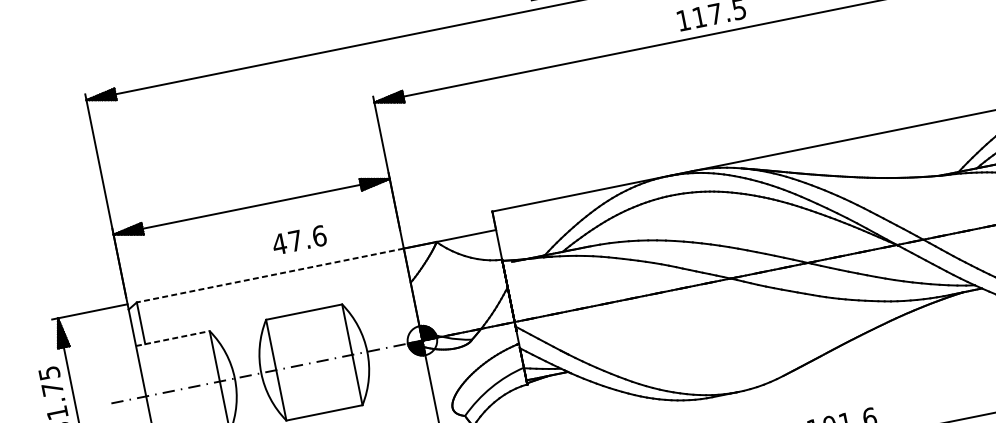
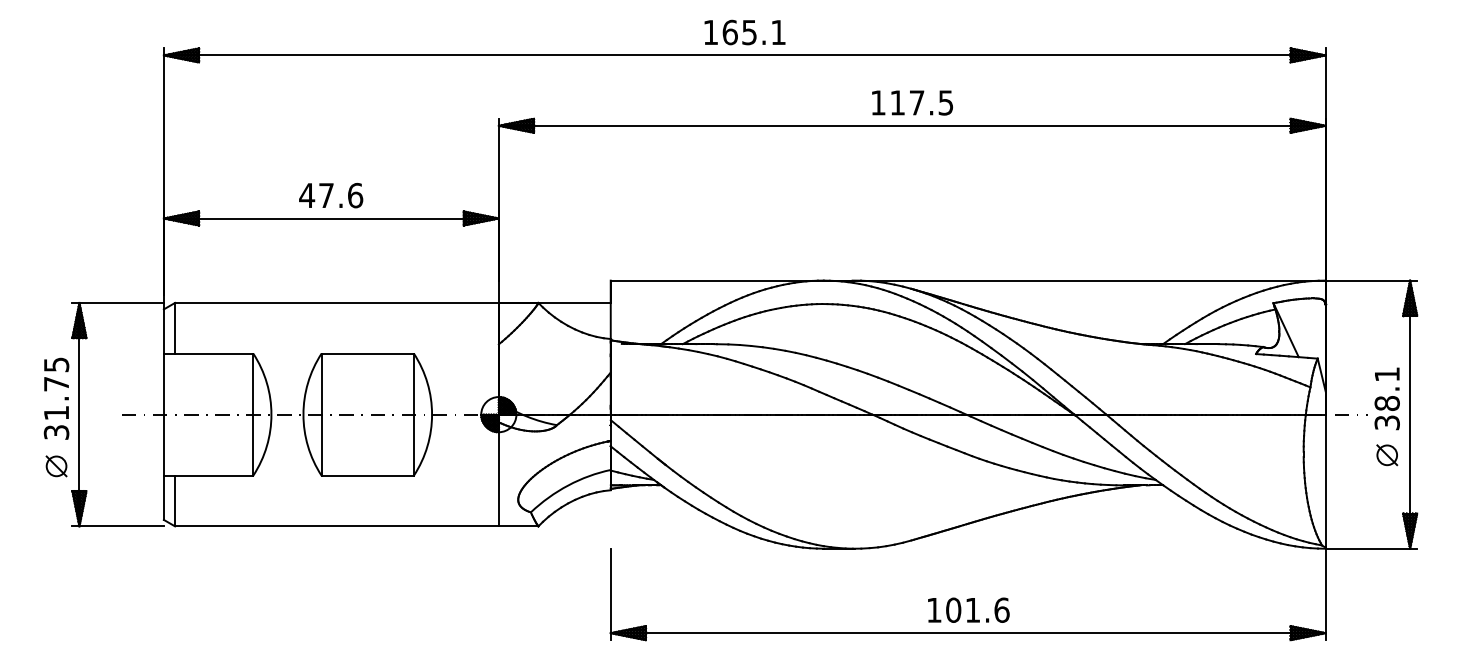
text: (299, 240) -> (331, 195), moved
line: (269, 275) -> (336, 302), dashed -> solid
line: (172, 338) -> (208, 353), dashed -> solid

